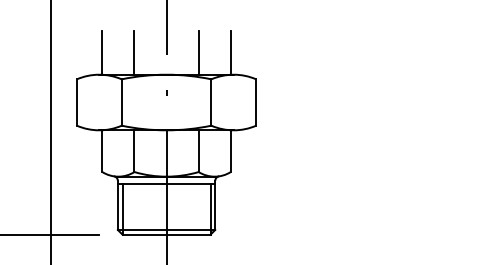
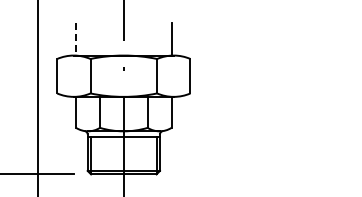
line: (133, 51) -> (99, 38), removed
line: (198, 51) -> (147, 38), removed
line: (102, 53) -> (76, 39), solid -> dashed

